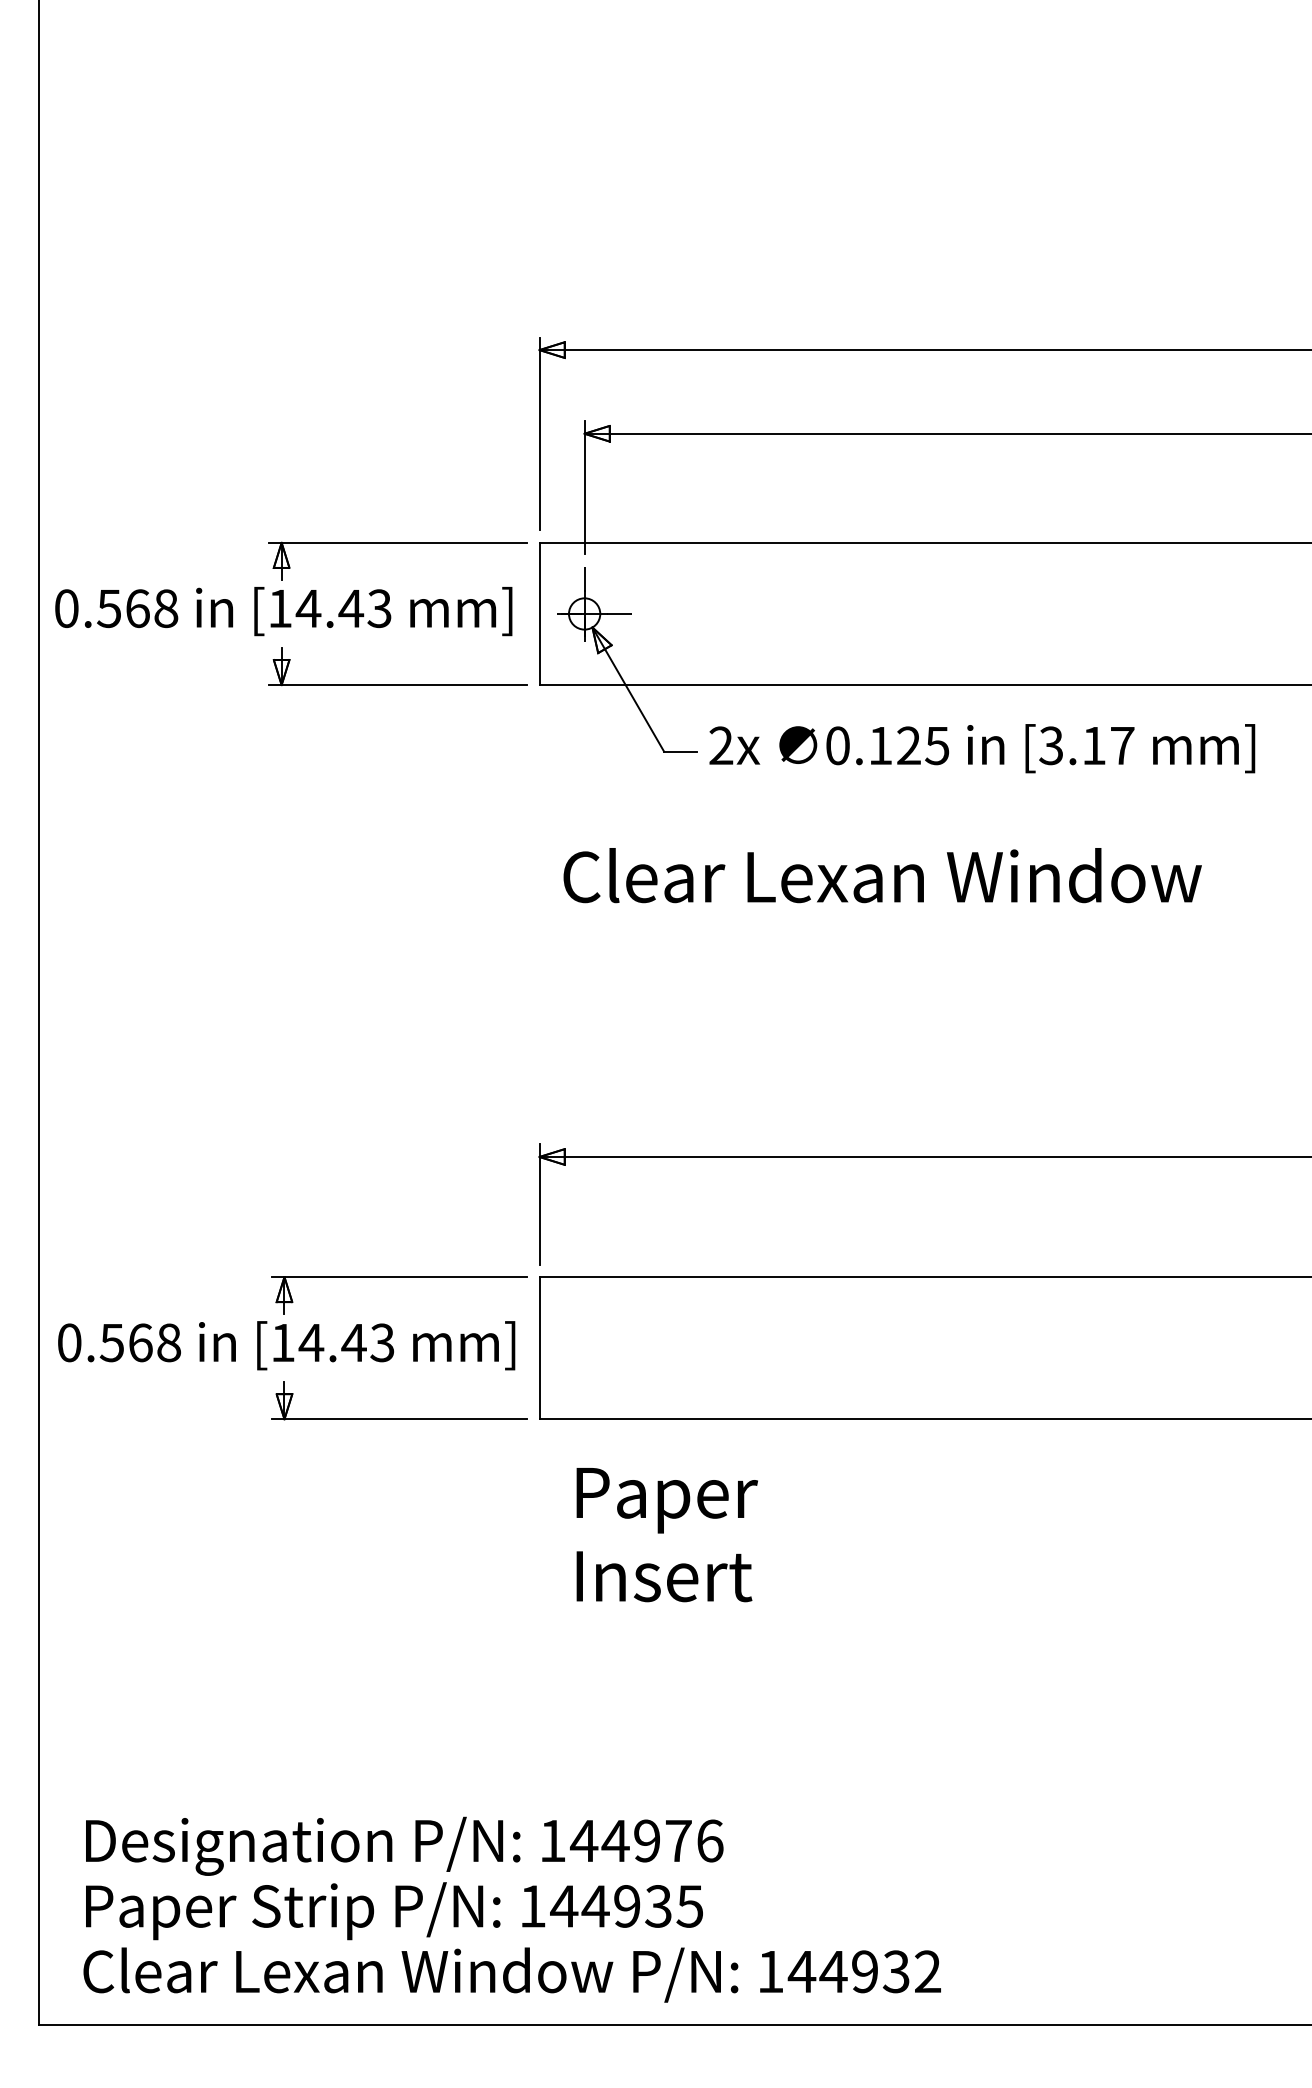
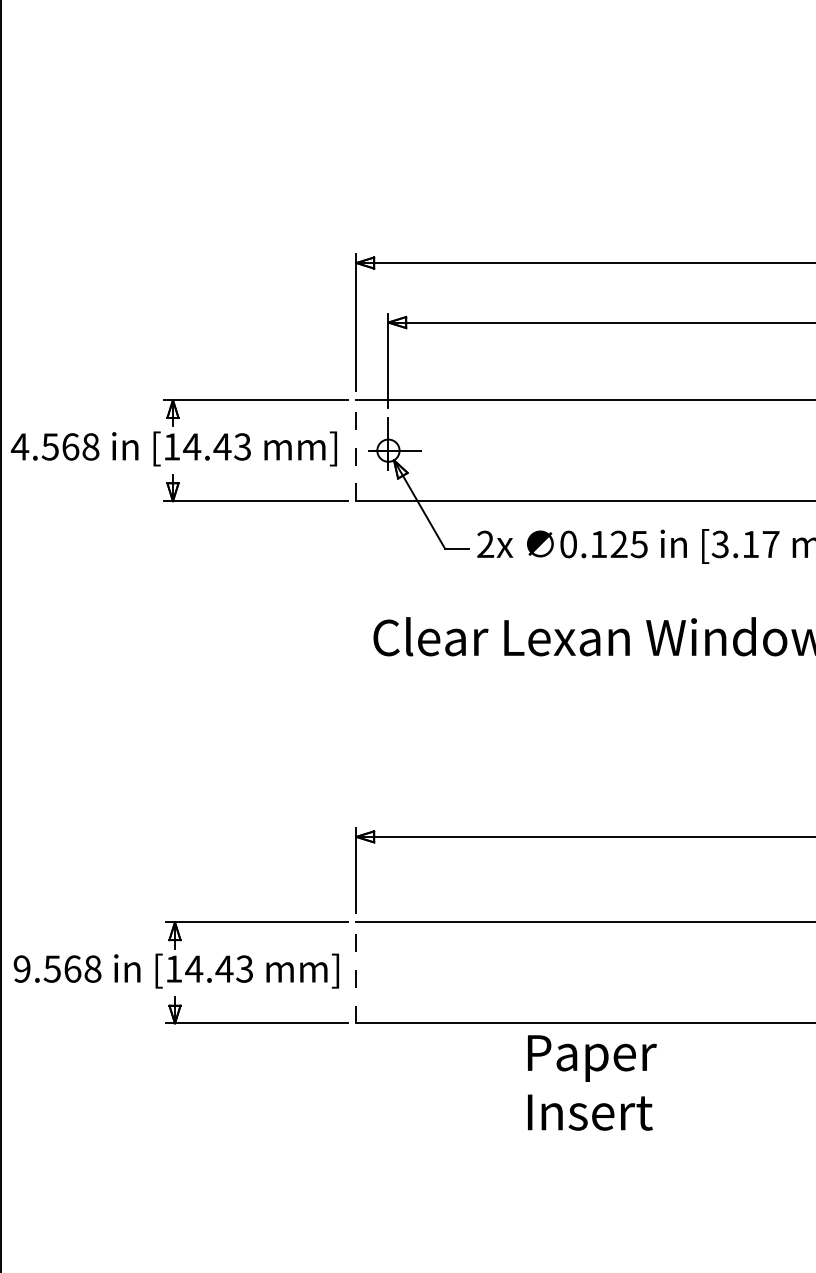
text: (66, 608) -> (19, 446), 0.568 -> 4.568
line: (539, 613) -> (356, 450), solid -> dashed
text: (69, 1342) -> (22, 968), 0.568 -> 9.568
line: (539, 1347) -> (356, 972), solid -> dashed
text: (666, 1535) -> (591, 1083), moved

